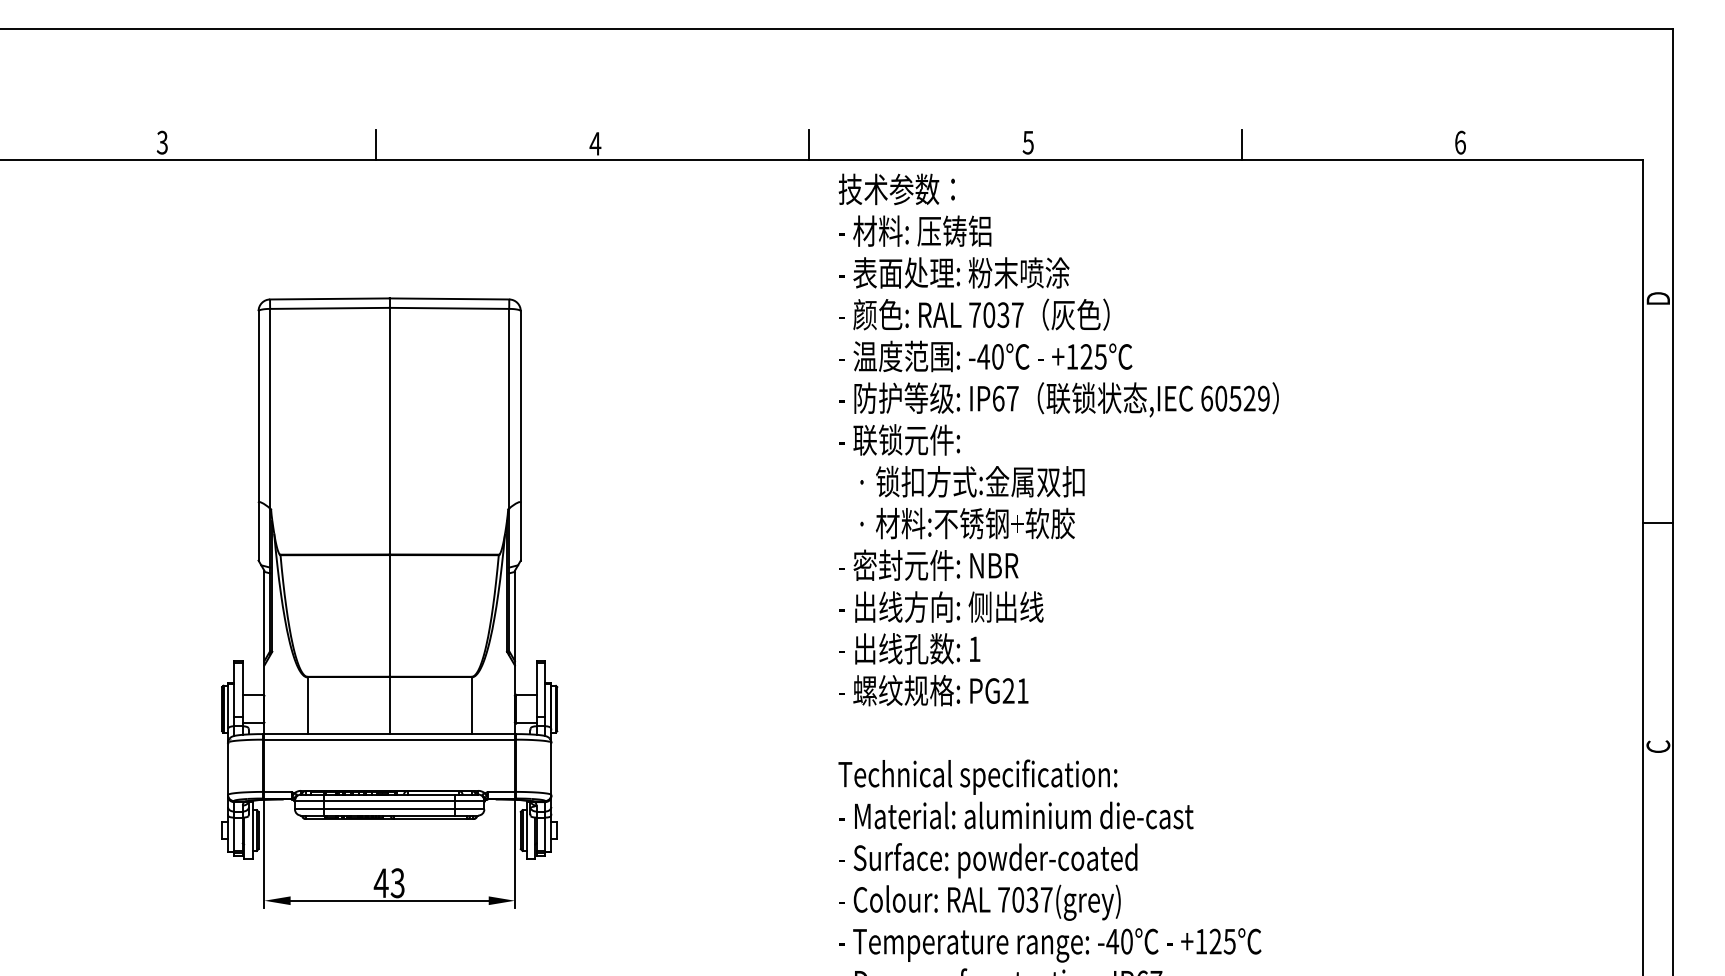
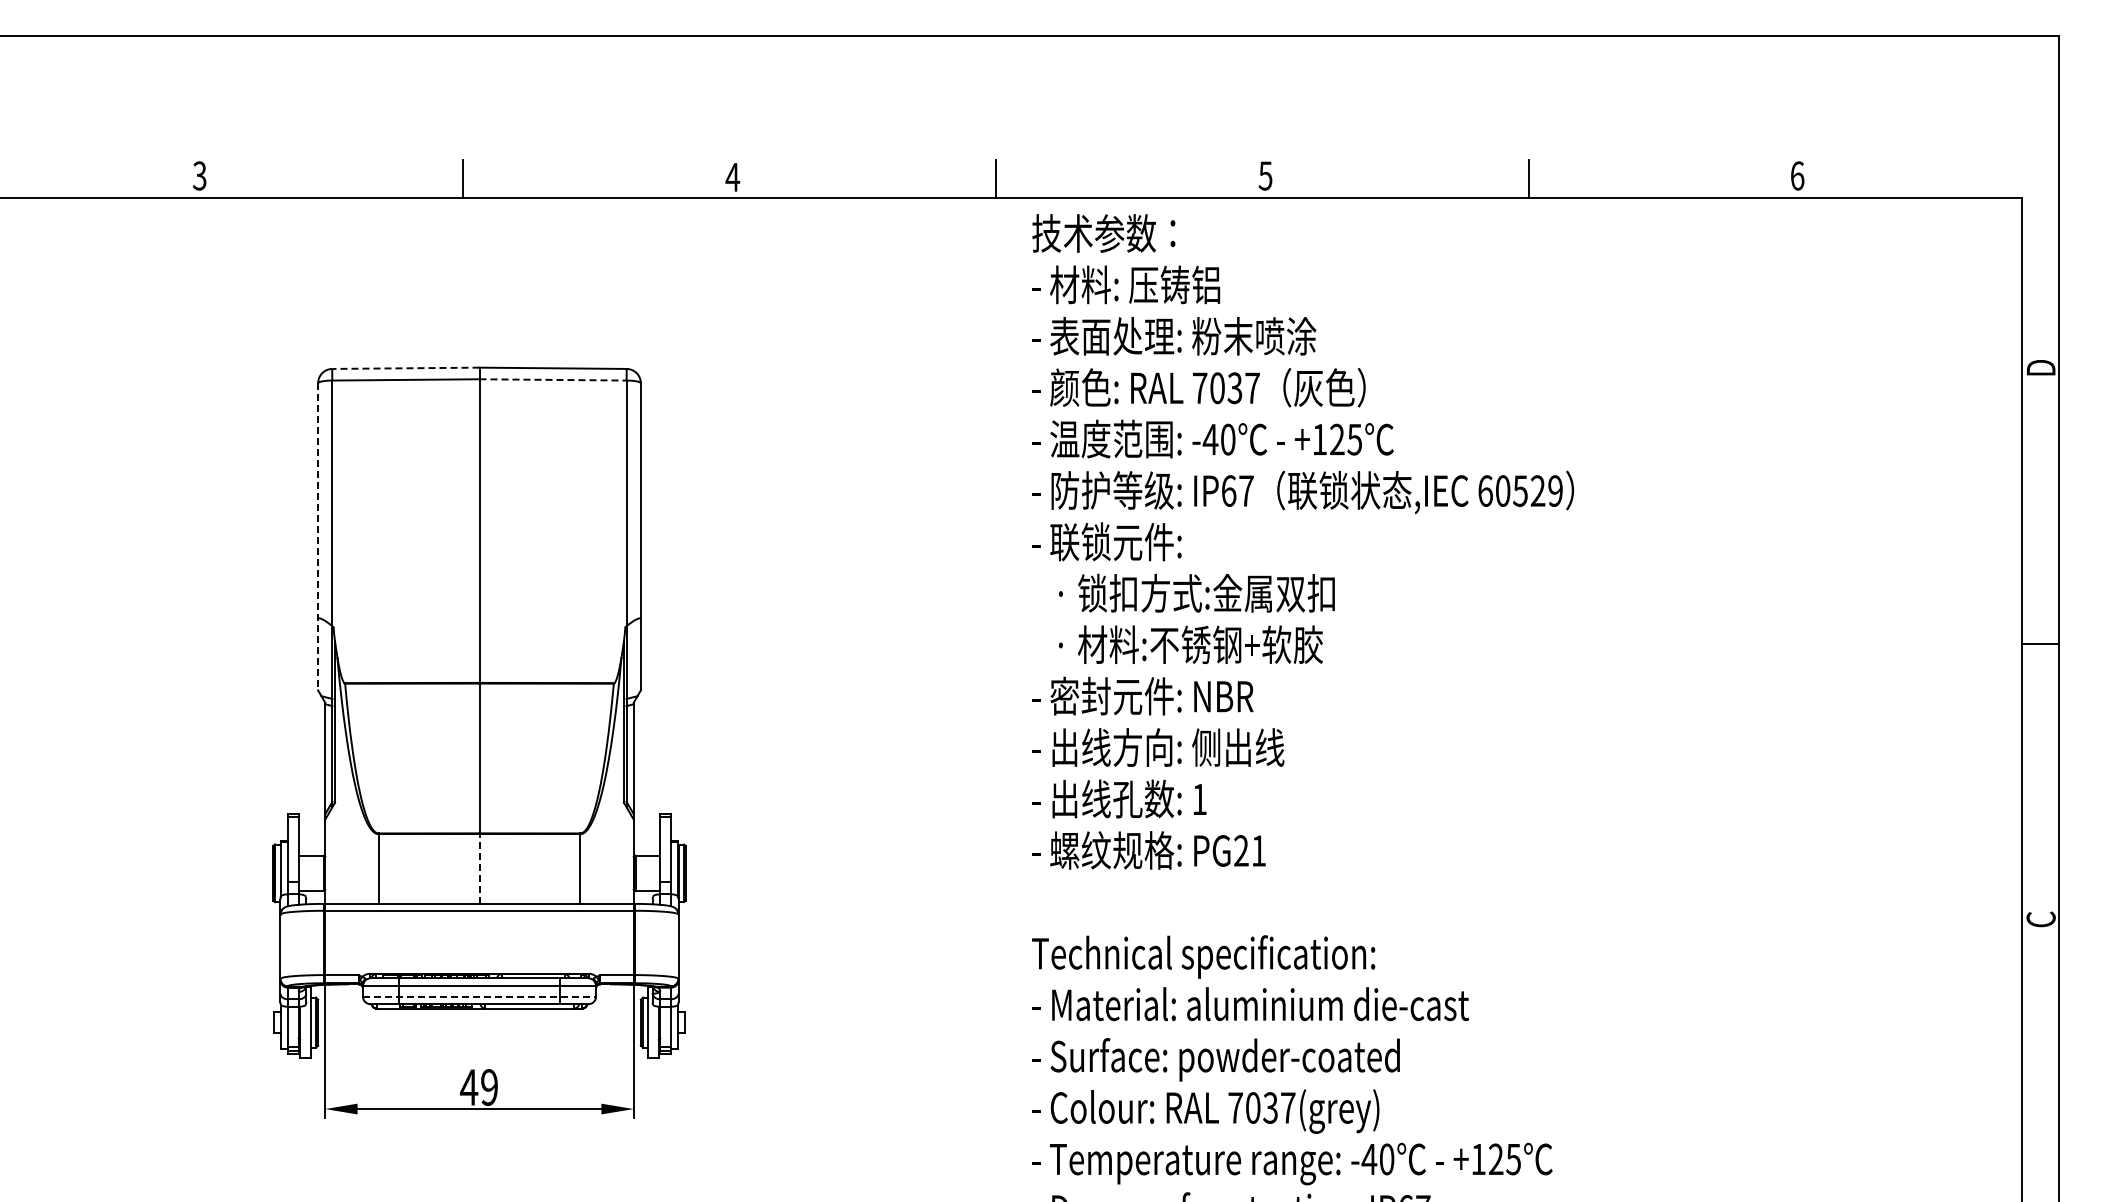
line: (329, 299) -> (405, 368), solid -> dashed
line: (449, 308) -> (553, 379), solid -> dashed
line: (258, 435) -> (318, 536), solid -> dashed
line: (389, 706) -> (479, 869), solid -> dashed
line: (389, 809) -> (479, 996), solid -> dashed
text: (396, 883) -> (488, 1087), 43 -> 49

